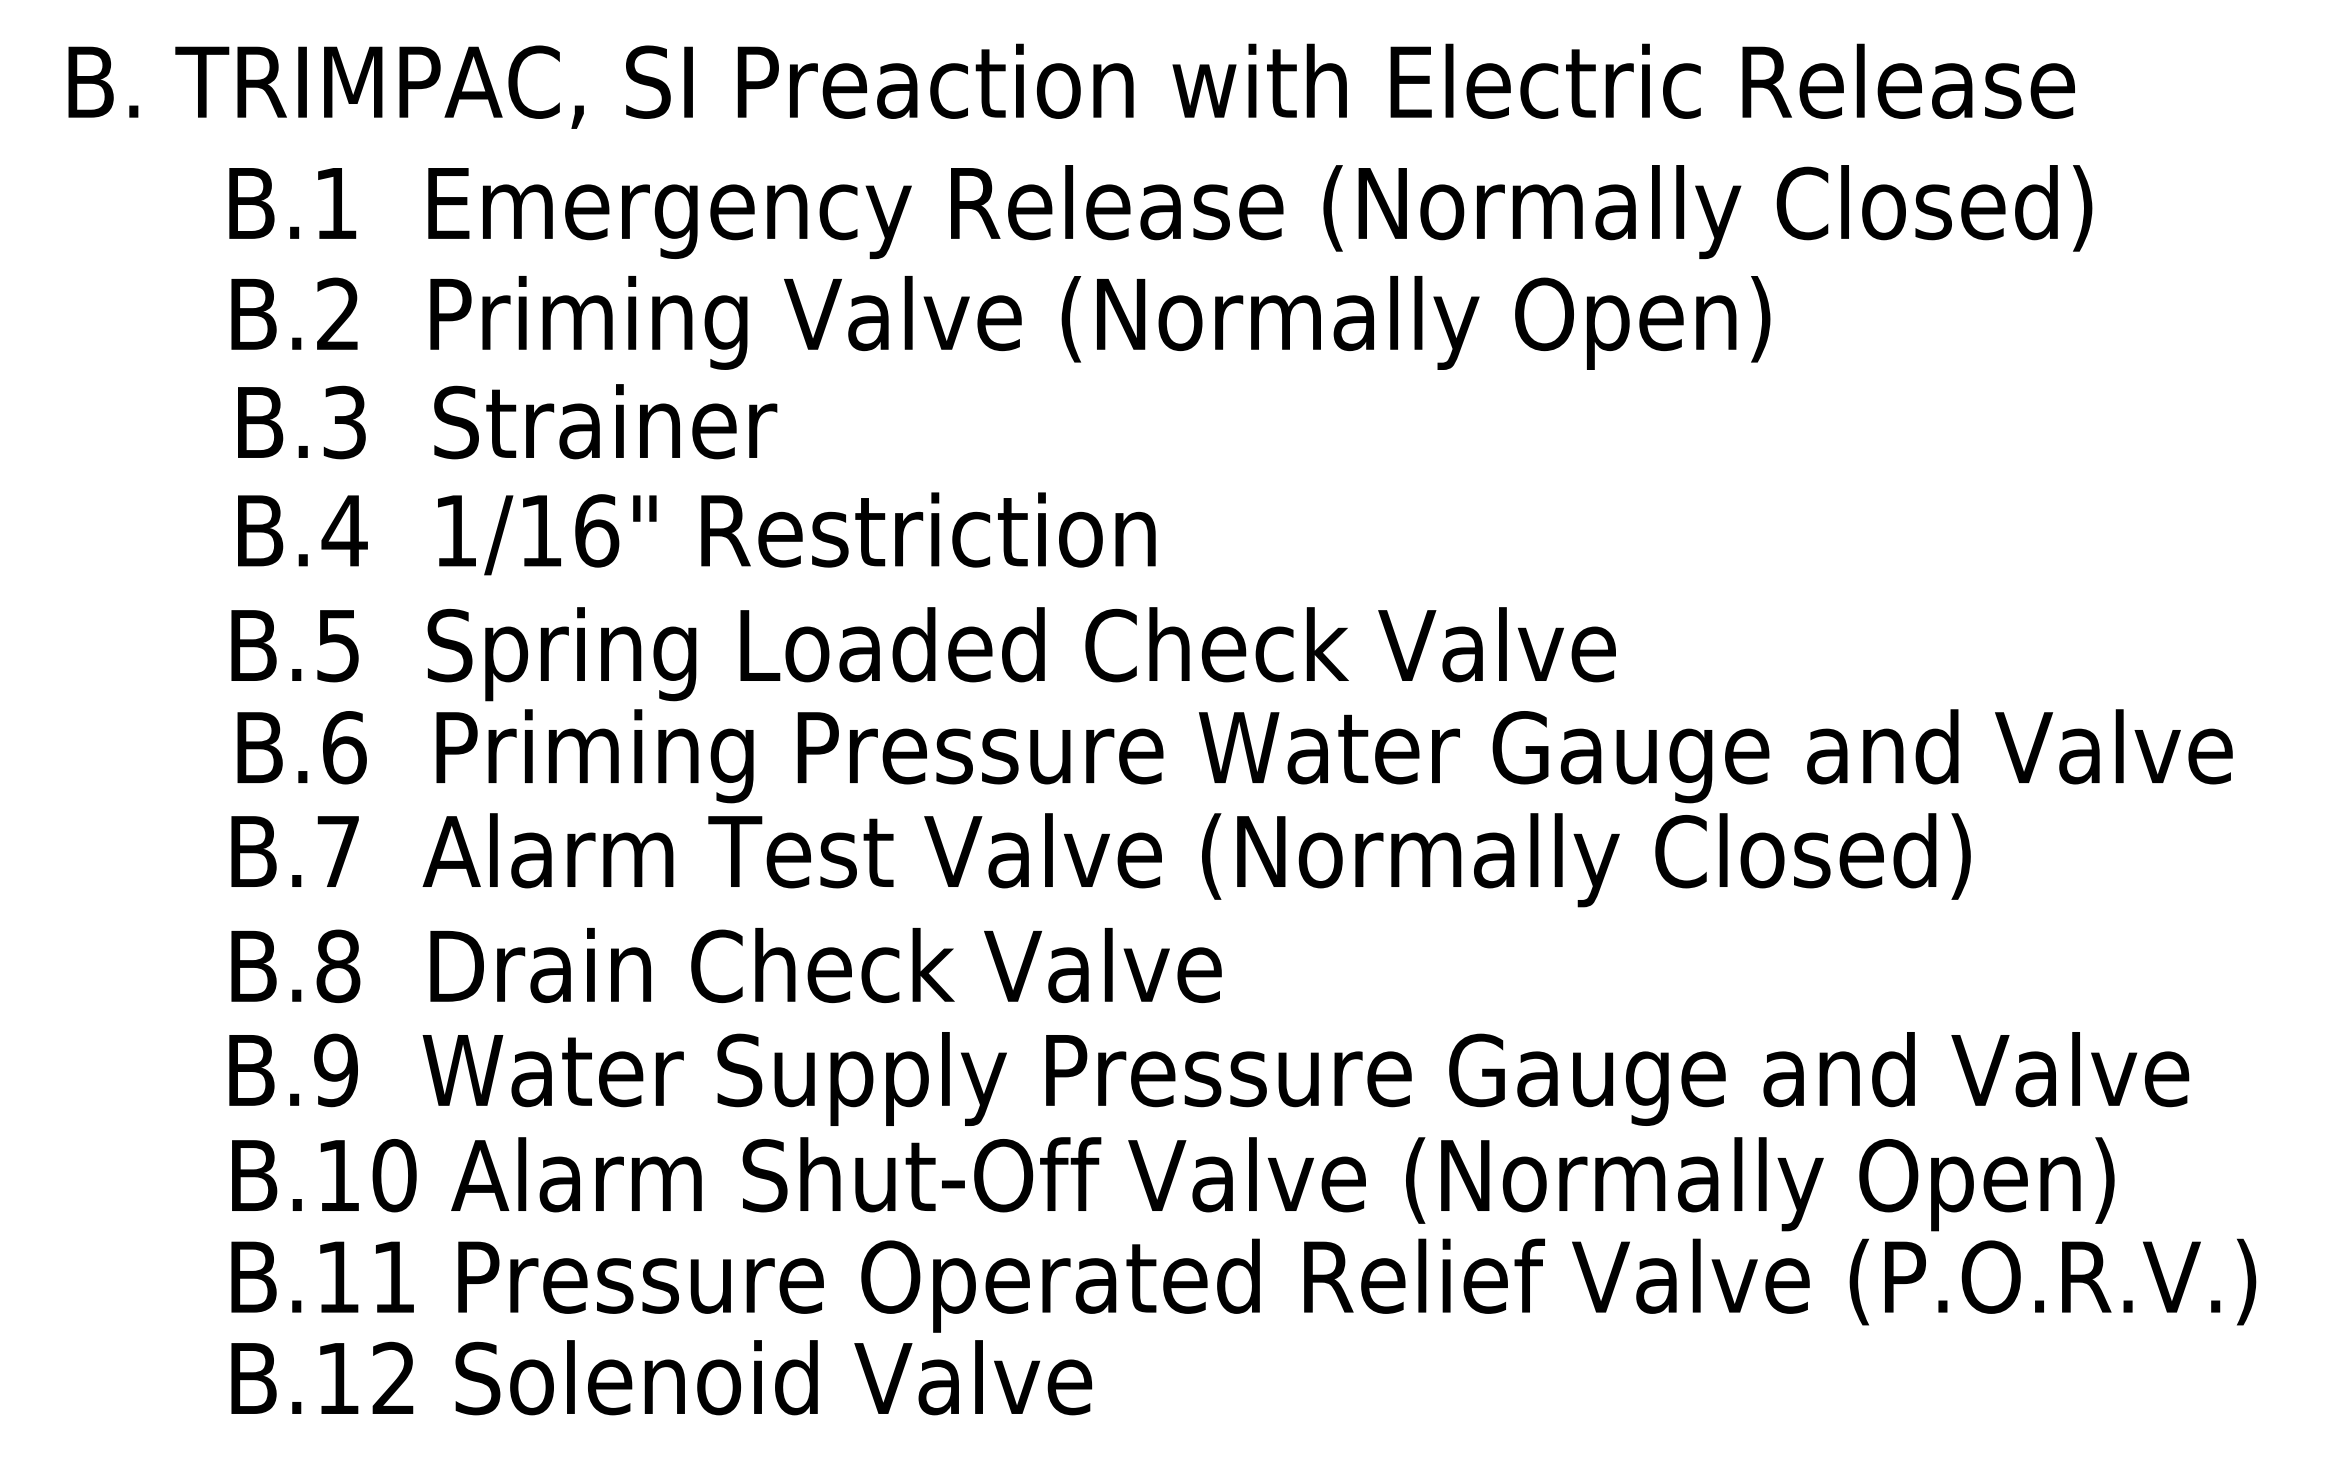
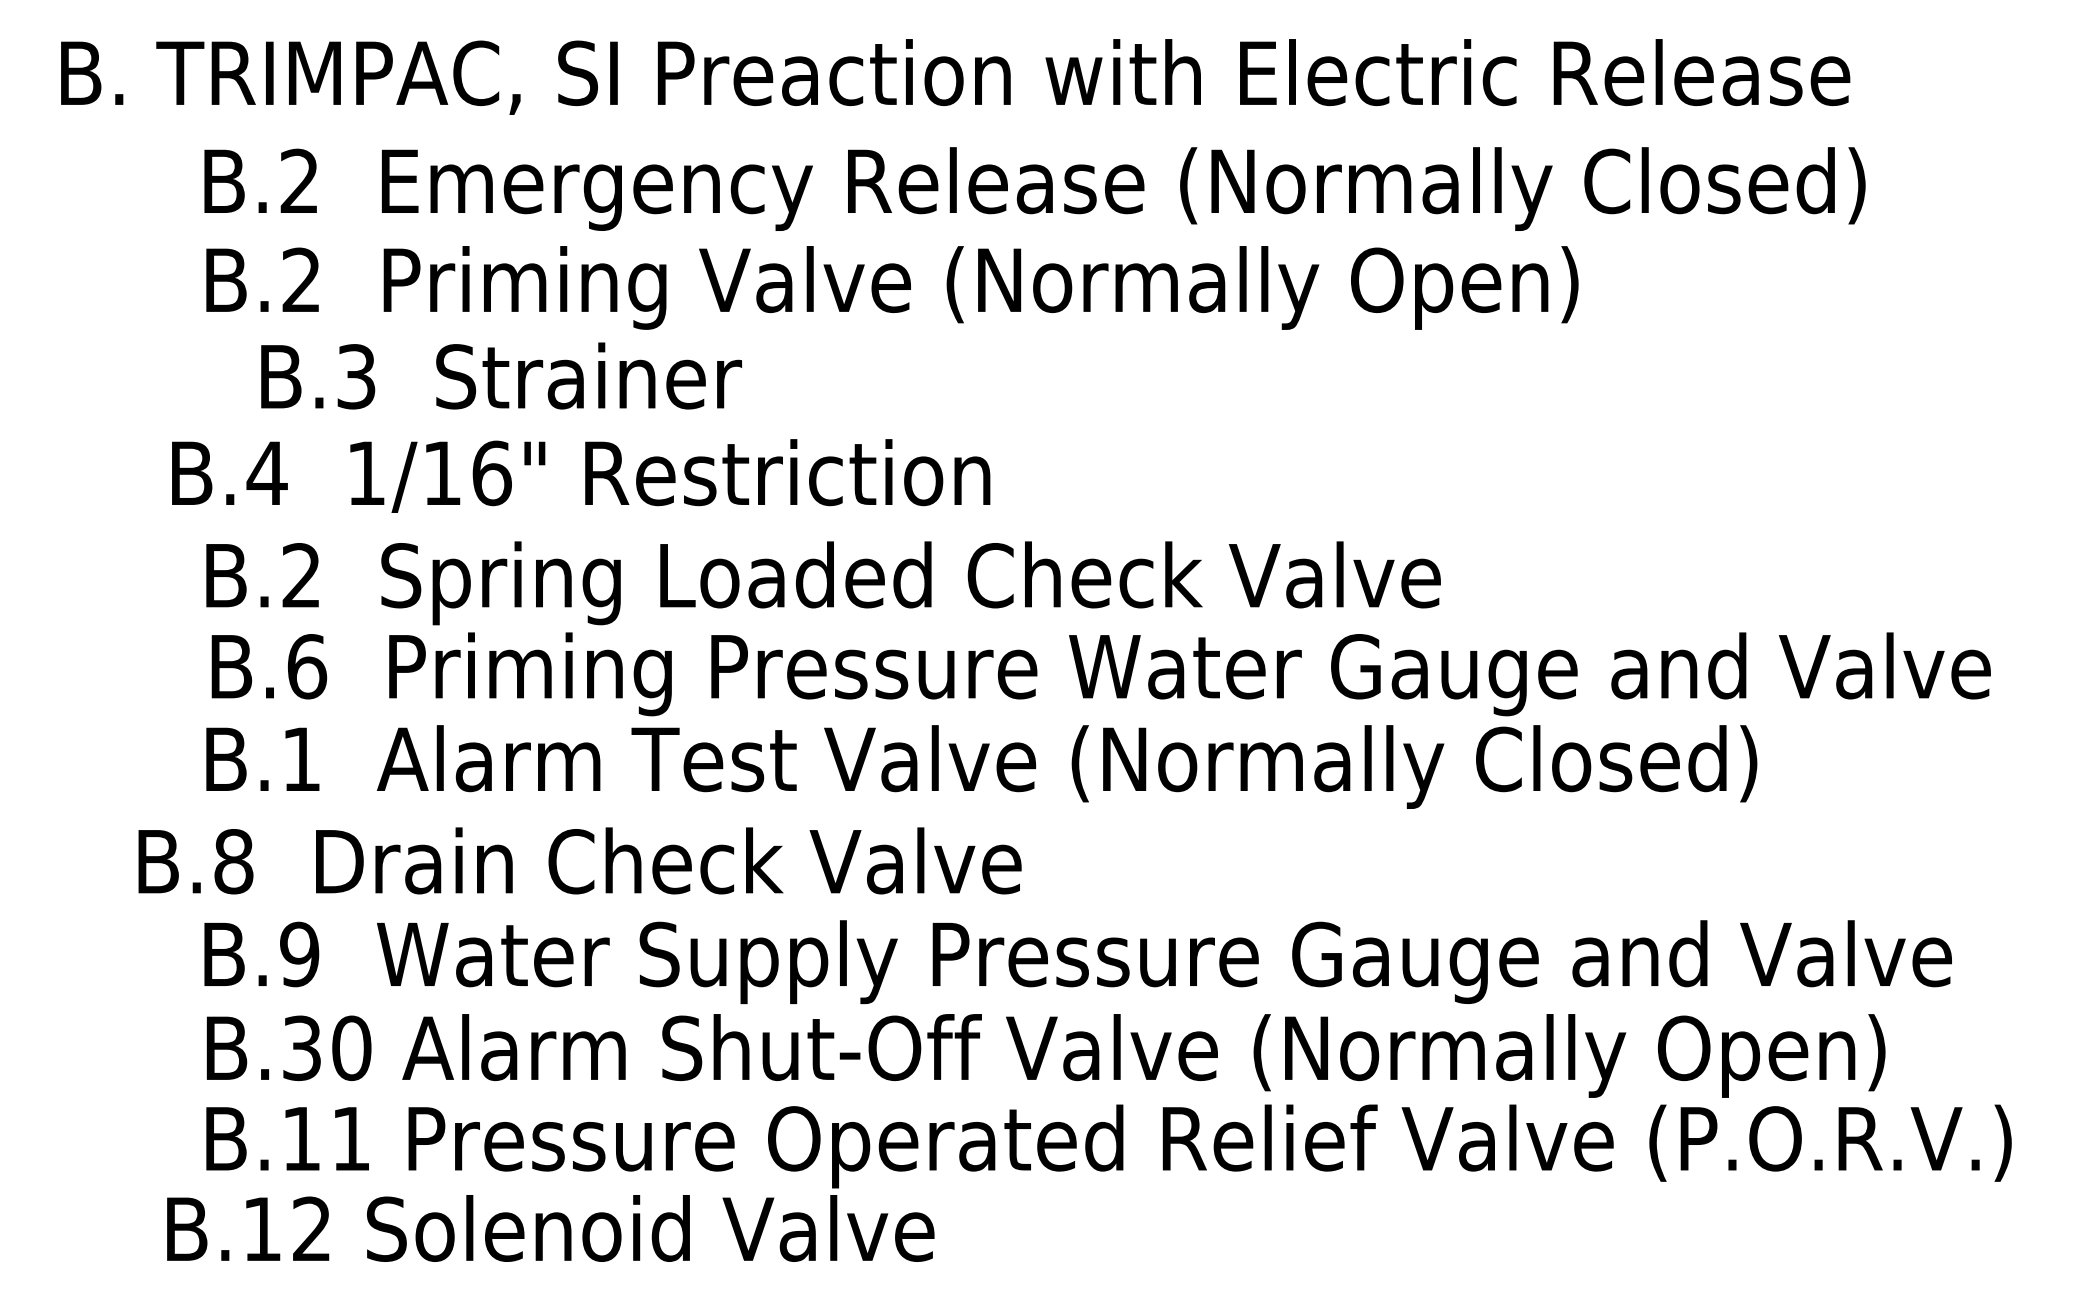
text: (335, 202) -> (299, 180), B.1 -> B.2
text: (507, 421) -> (501, 375), moved
text: (696, 533) -> (580, 475), moved
text: (337, 645) -> (300, 575), B.5 -> B.2
text: (337, 851) -> (300, 759), B.7 -> B.1
text: (726, 965) -> (580, 860), moved
text: (338, 1175) -> (301, 1048), B.10 -> B.30
text: (661, 1377) -> (550, 1228), moved

